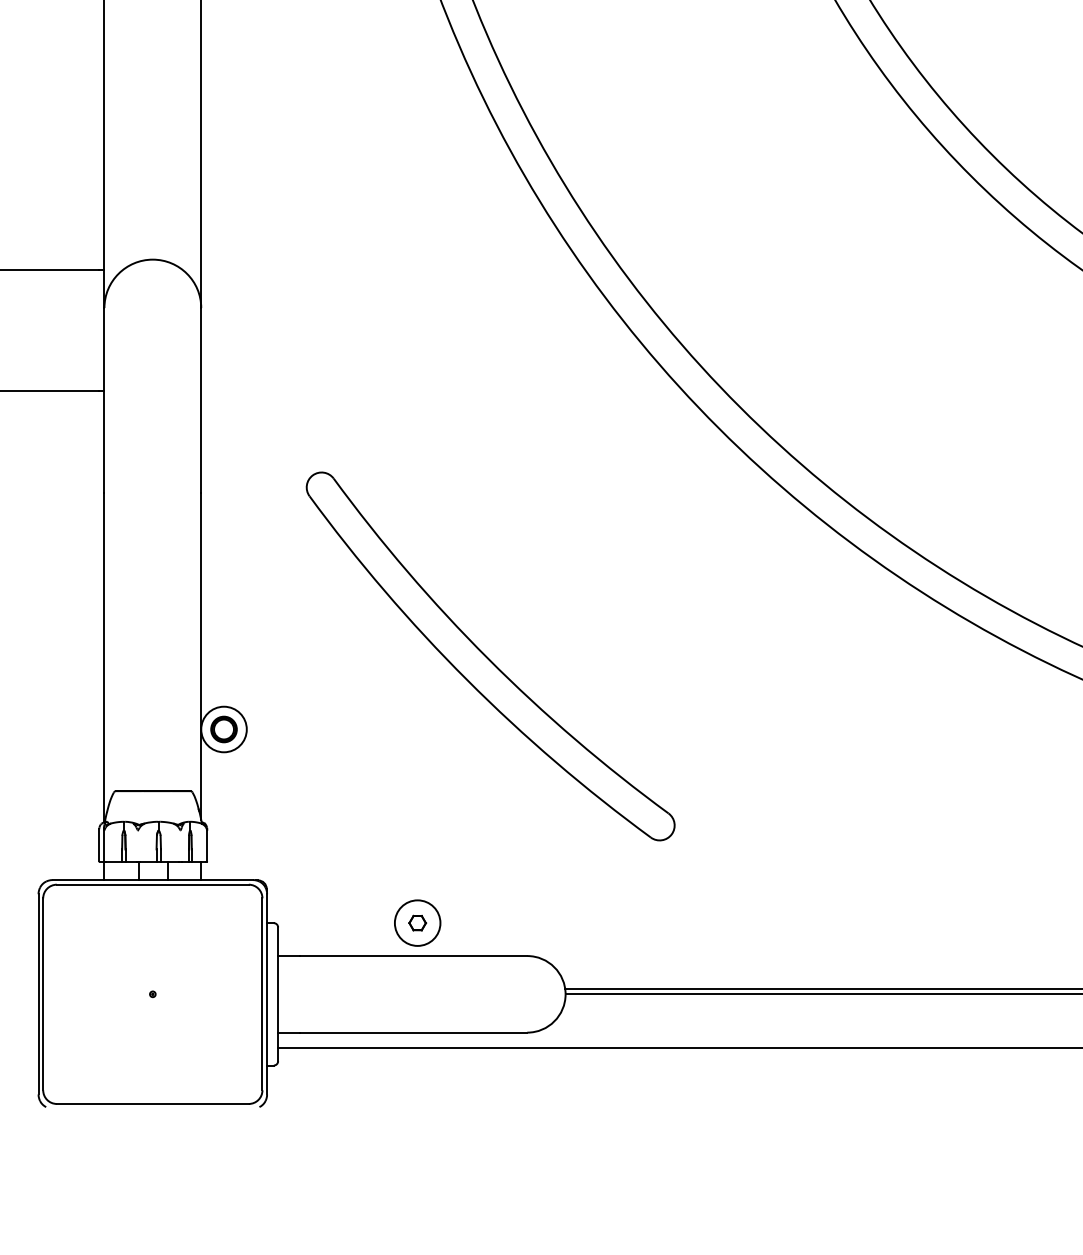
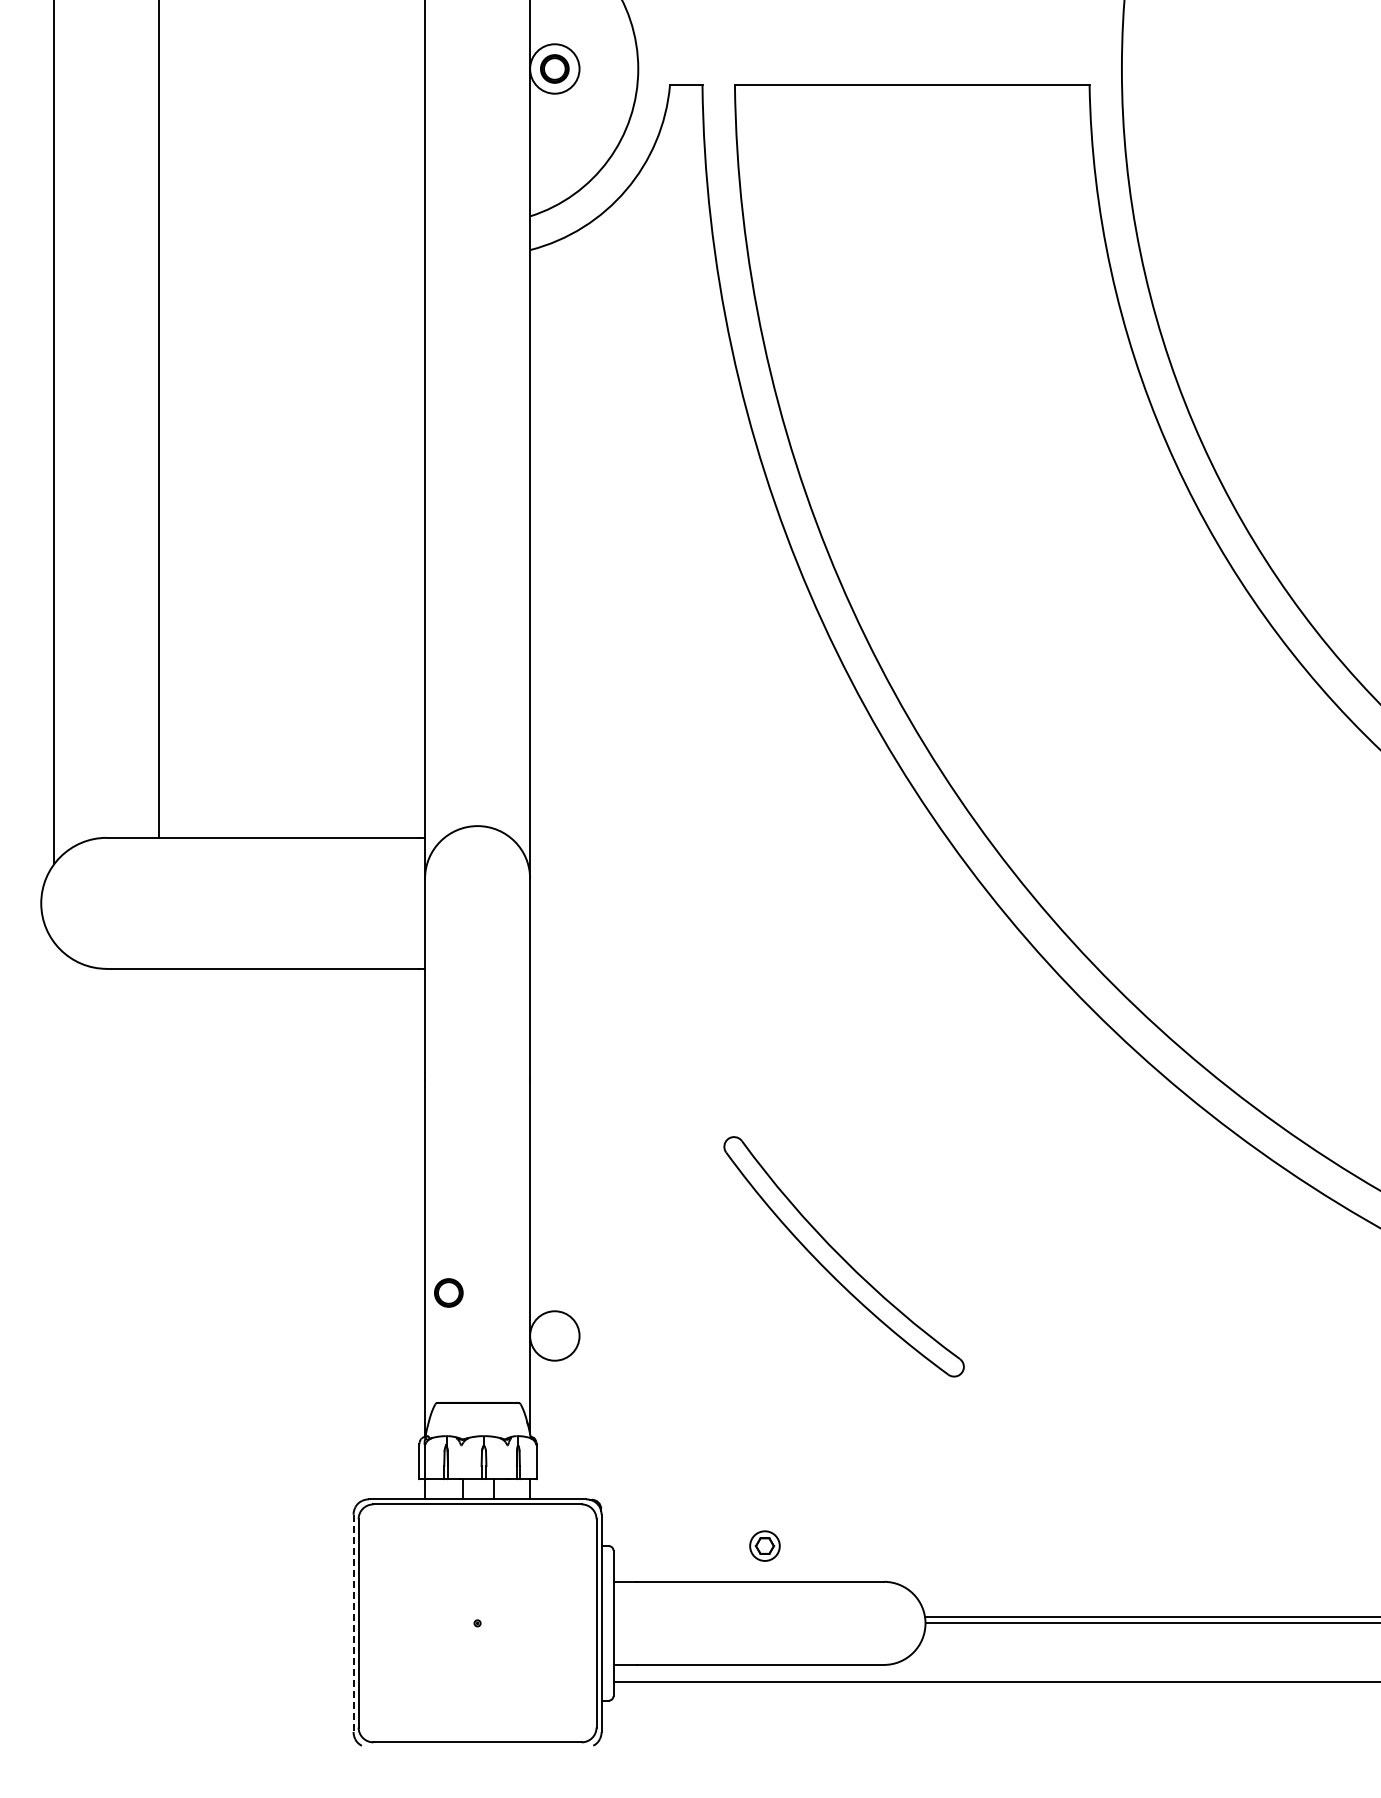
part: (490, 656) -> (843, 1256), size x0.6
part: (223, 729) -> (448, 1292), moved
circle: (417, 922) -> (764, 1545), size x0.6
line: (38, 994) -> (353, 1623), solid -> dashed

